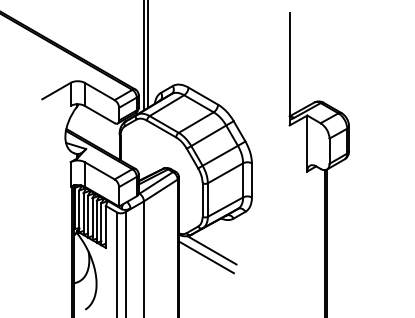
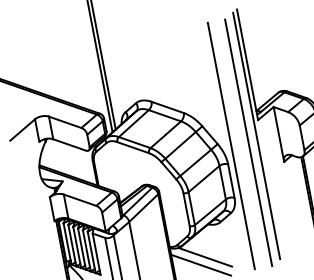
line: (285, 140) -> (256, 135), added
line: (258, 145) -> (231, 145), added
line: (276, 145) -> (248, 142), added

